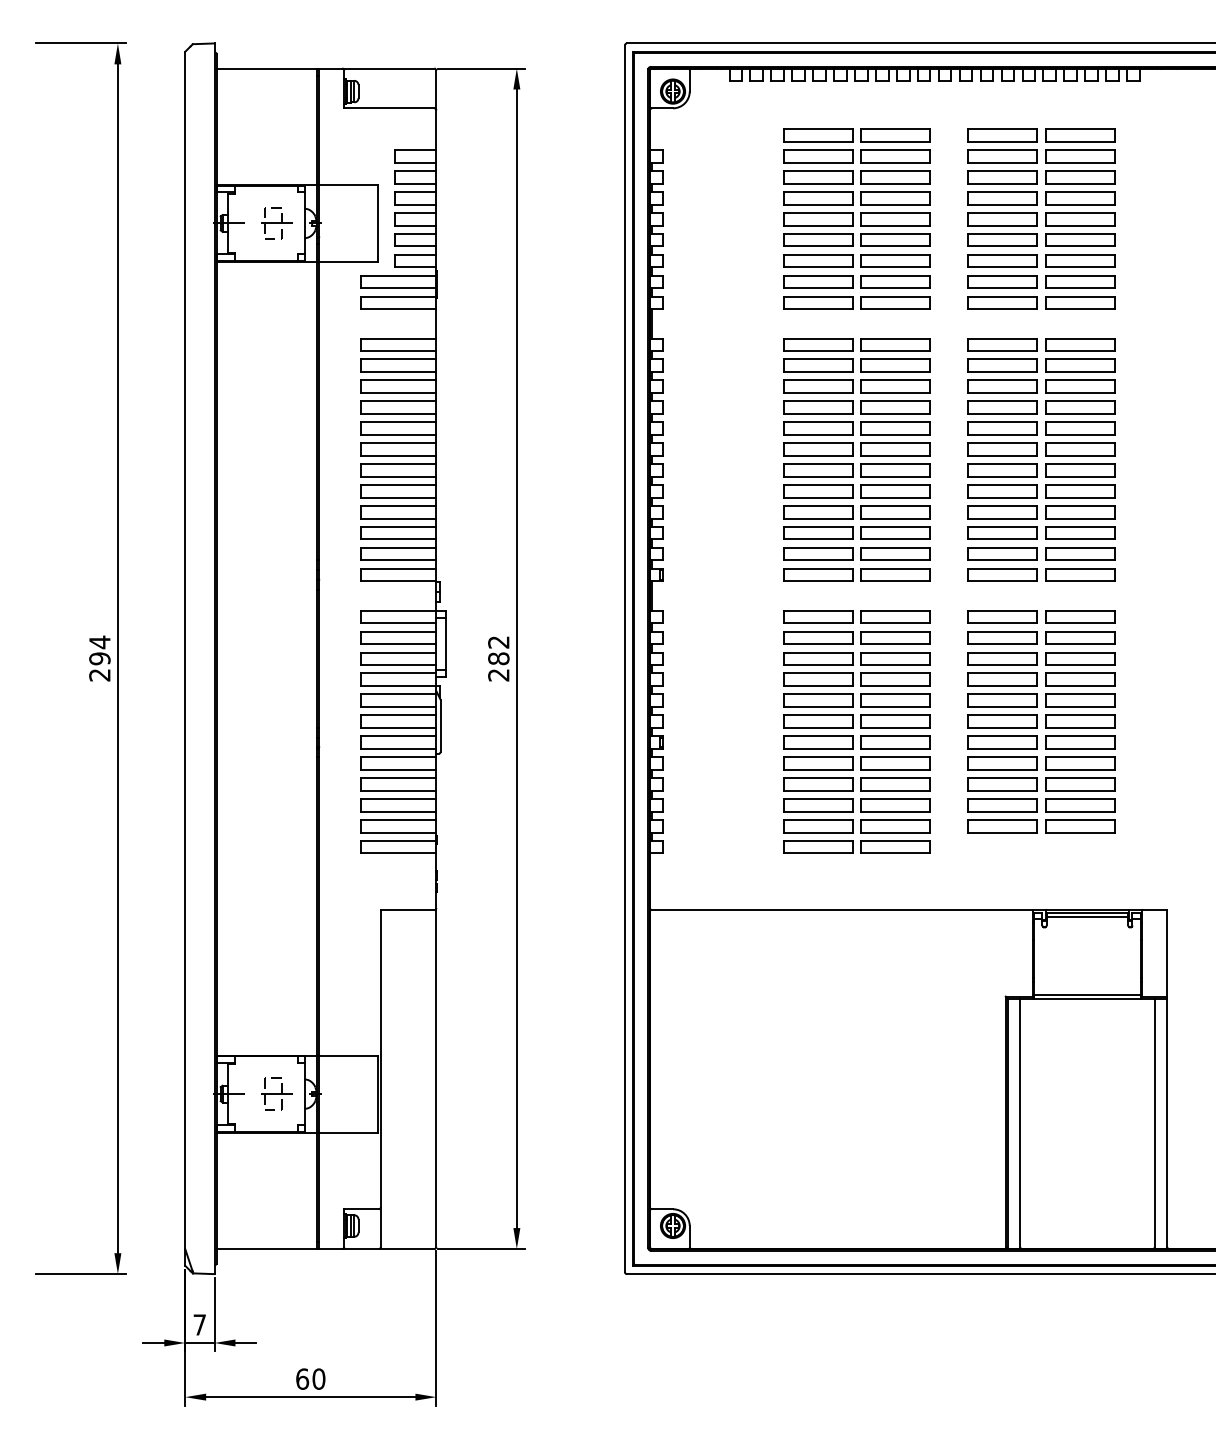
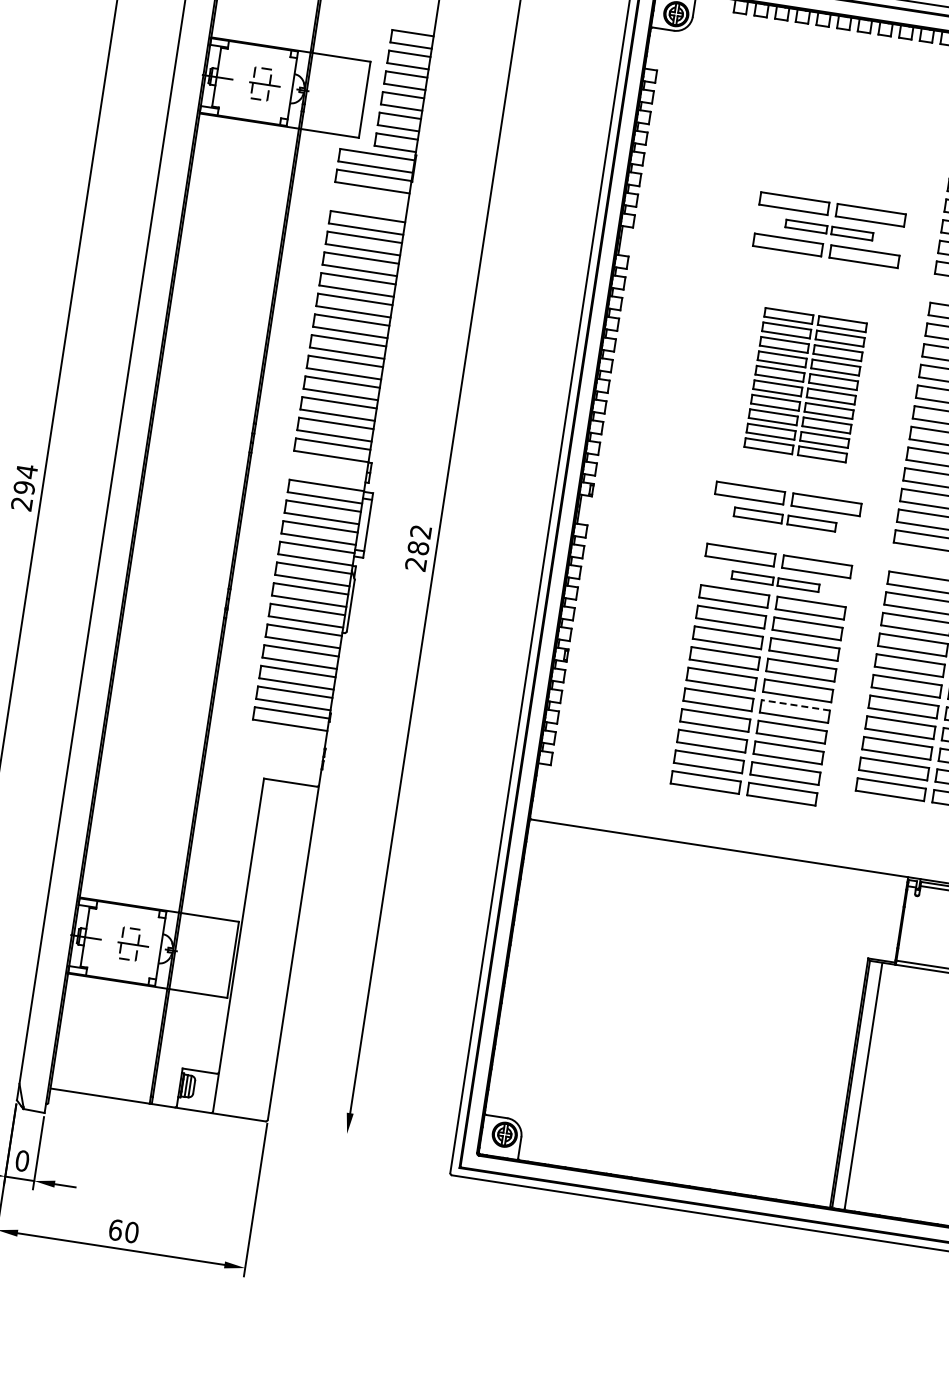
part: (856, 187) -> (843, 136), removed
part: (856, 281) -> (828, 229), size x0.6
part: (856, 438) -> (805, 384), size x0.7
part: (856, 574) -> (784, 518), size x0.7
part: (856, 637) -> (775, 581), size x0.6
line: (895, 757) -> (795, 705), solid -> dashed
line: (481, 1249) -> (312, 1129), removed
text: (199, 1324) -> (22, 1160), 7 -> 0

